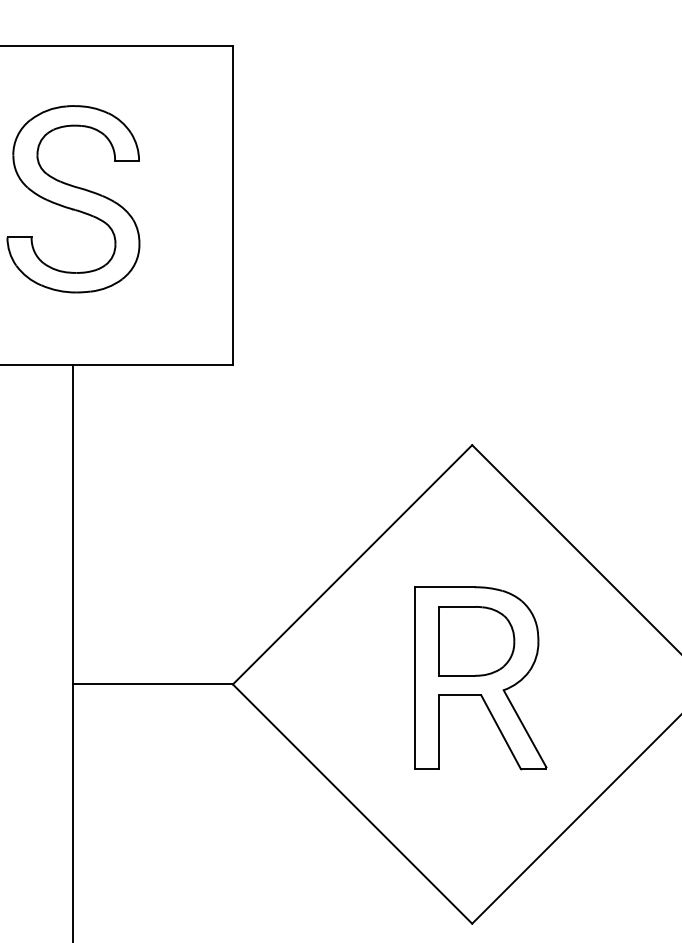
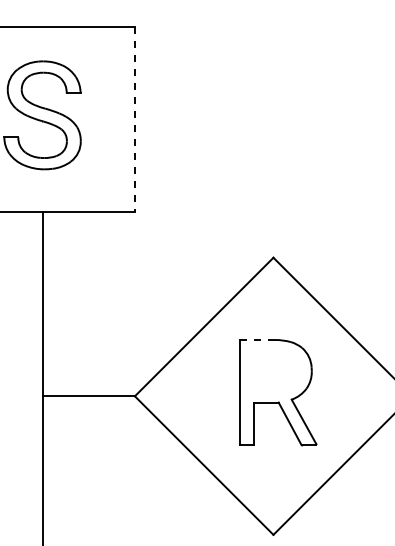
line: (232, 206) -> (134, 119), solid -> dashed
line: (446, 588) -> (258, 340), solid -> dashed
part: (475, 641) -> (275, 371), removed

